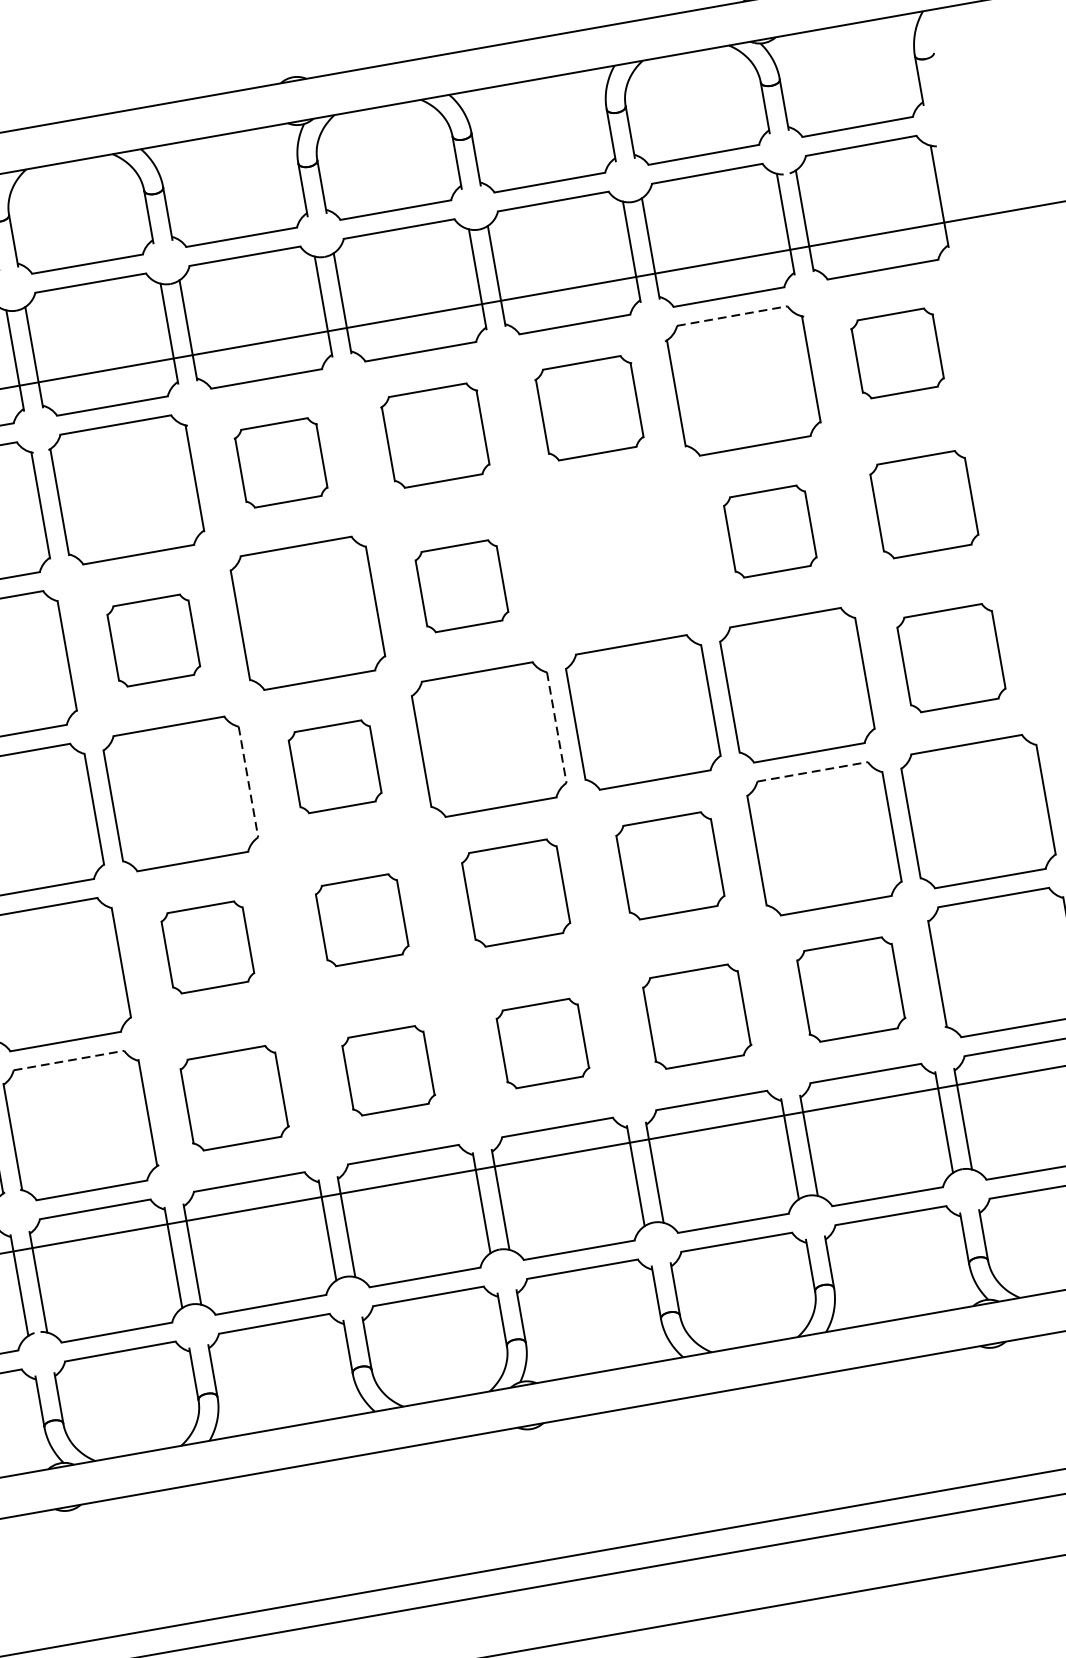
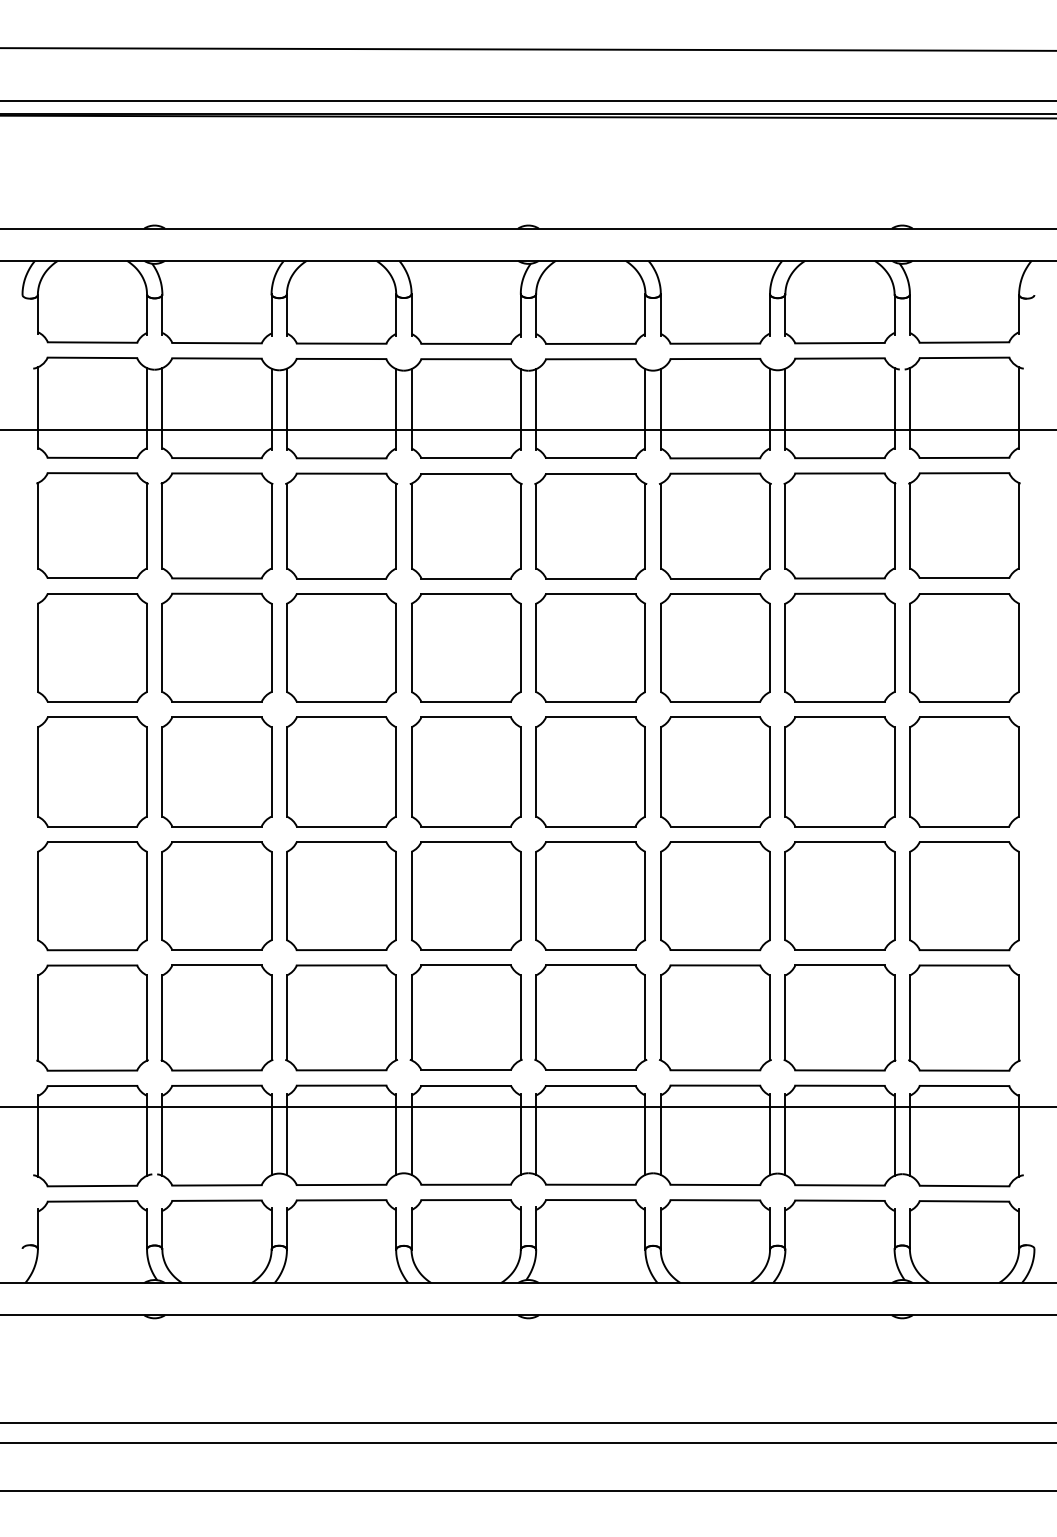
line: (731, 316) -> (839, 473), dashed -> solid
part: (897, 353) -> (964, 525), size x1.67
part: (589, 407) -> (715, 525), size x1.43
part: (435, 436) -> (590, 526), size x1.43
part: (280, 463) -> (465, 526), size x1.67
part: (924, 504) -> (964, 647), size x1.43
part: (769, 531) -> (839, 647), size x1.67
part: (616, 558) -> (715, 647), added
part: (461, 585) -> (590, 647), size x1.67
part: (153, 640) -> (341, 647), size x1.67
part: (951, 657) -> (964, 771), size x1.43
line: (556, 727) -> (645, 771), dashed -> solid
part: (335, 766) -> (466, 771), size x1.67
line: (811, 771) -> (839, 841), dashed -> solid
line: (248, 781) -> (396, 771), dashed -> solid
part: (670, 865) -> (715, 895), size x1.43
part: (515, 892) -> (590, 895), size x1.43
part: (362, 919) -> (466, 895), size x1.67
part: (207, 946) -> (341, 895), size x1.67
part: (850, 989) -> (839, 1017), size x1.43
part: (696, 1016) -> (715, 1017), size x1.43
part: (542, 1043) -> (590, 1017), size x1.67
line: (69, 1060) -> (217, 965), dashed -> solid
part: (387, 1070) -> (465, 1017), size x1.67
part: (234, 1097) -> (341, 1017), size x1.43

